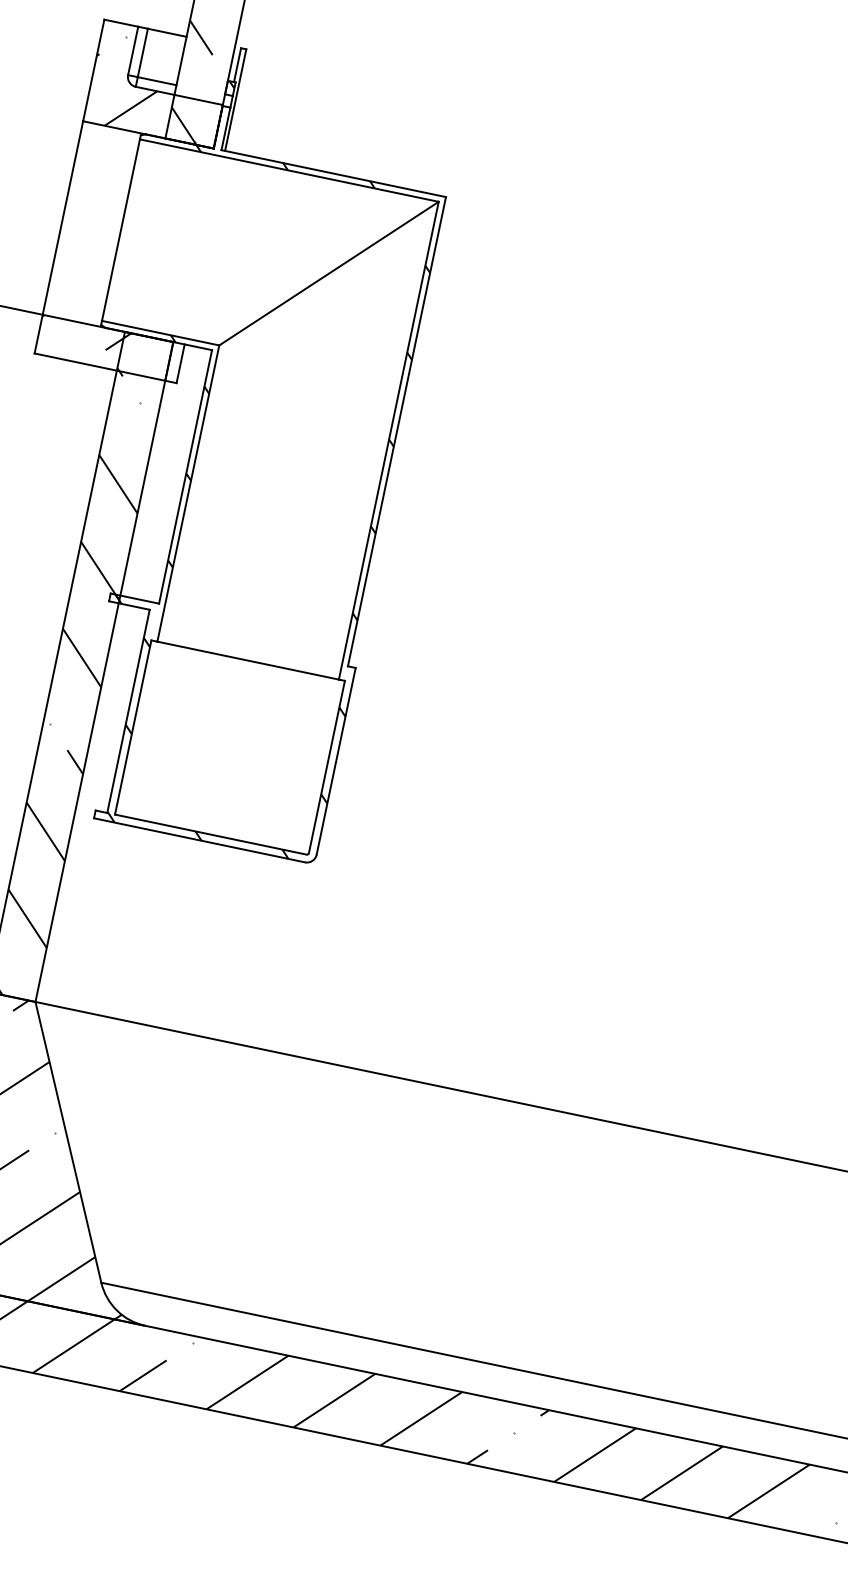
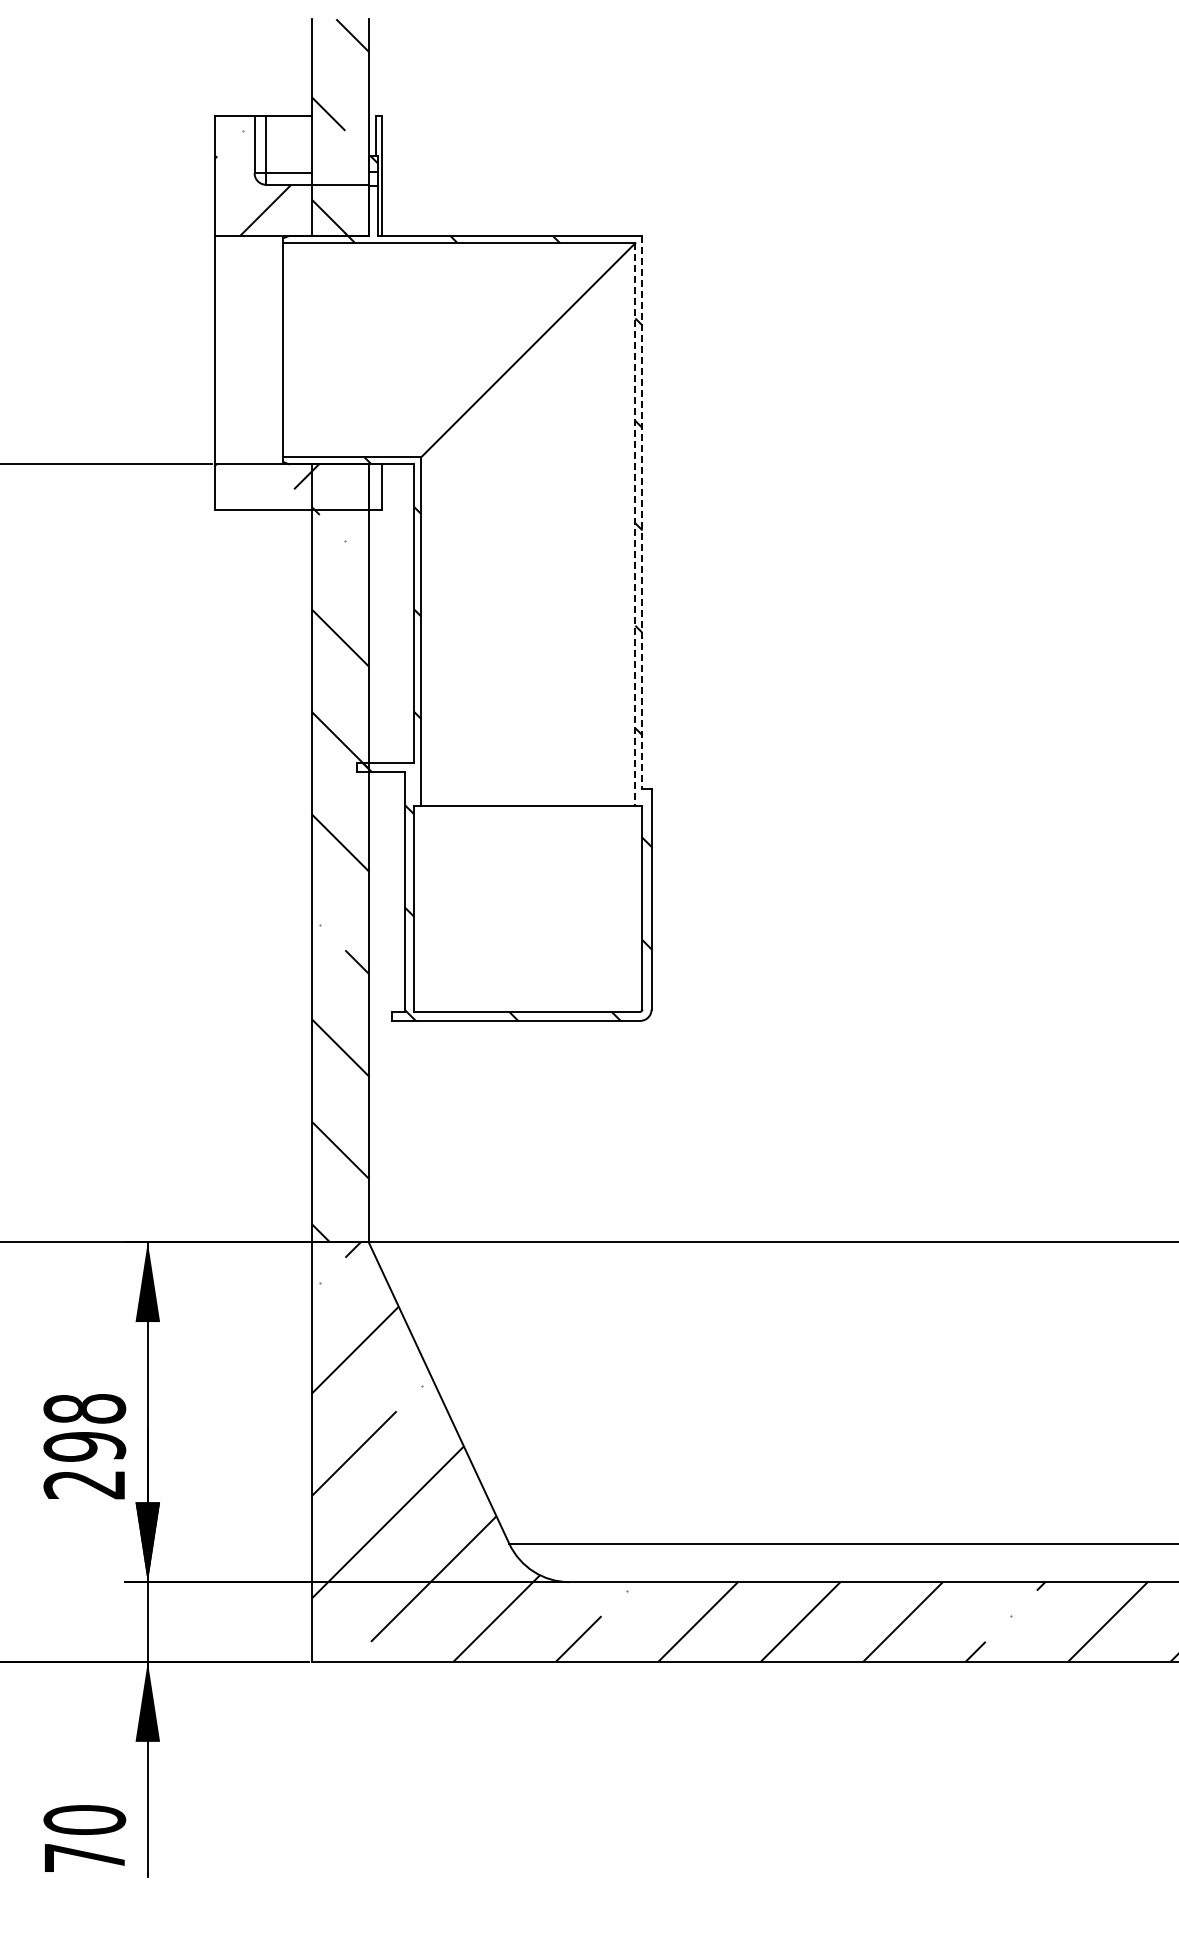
line: (397, 431) -> (642, 512), solid -> dashed
line: (388, 440) -> (635, 524), solid -> dashed

